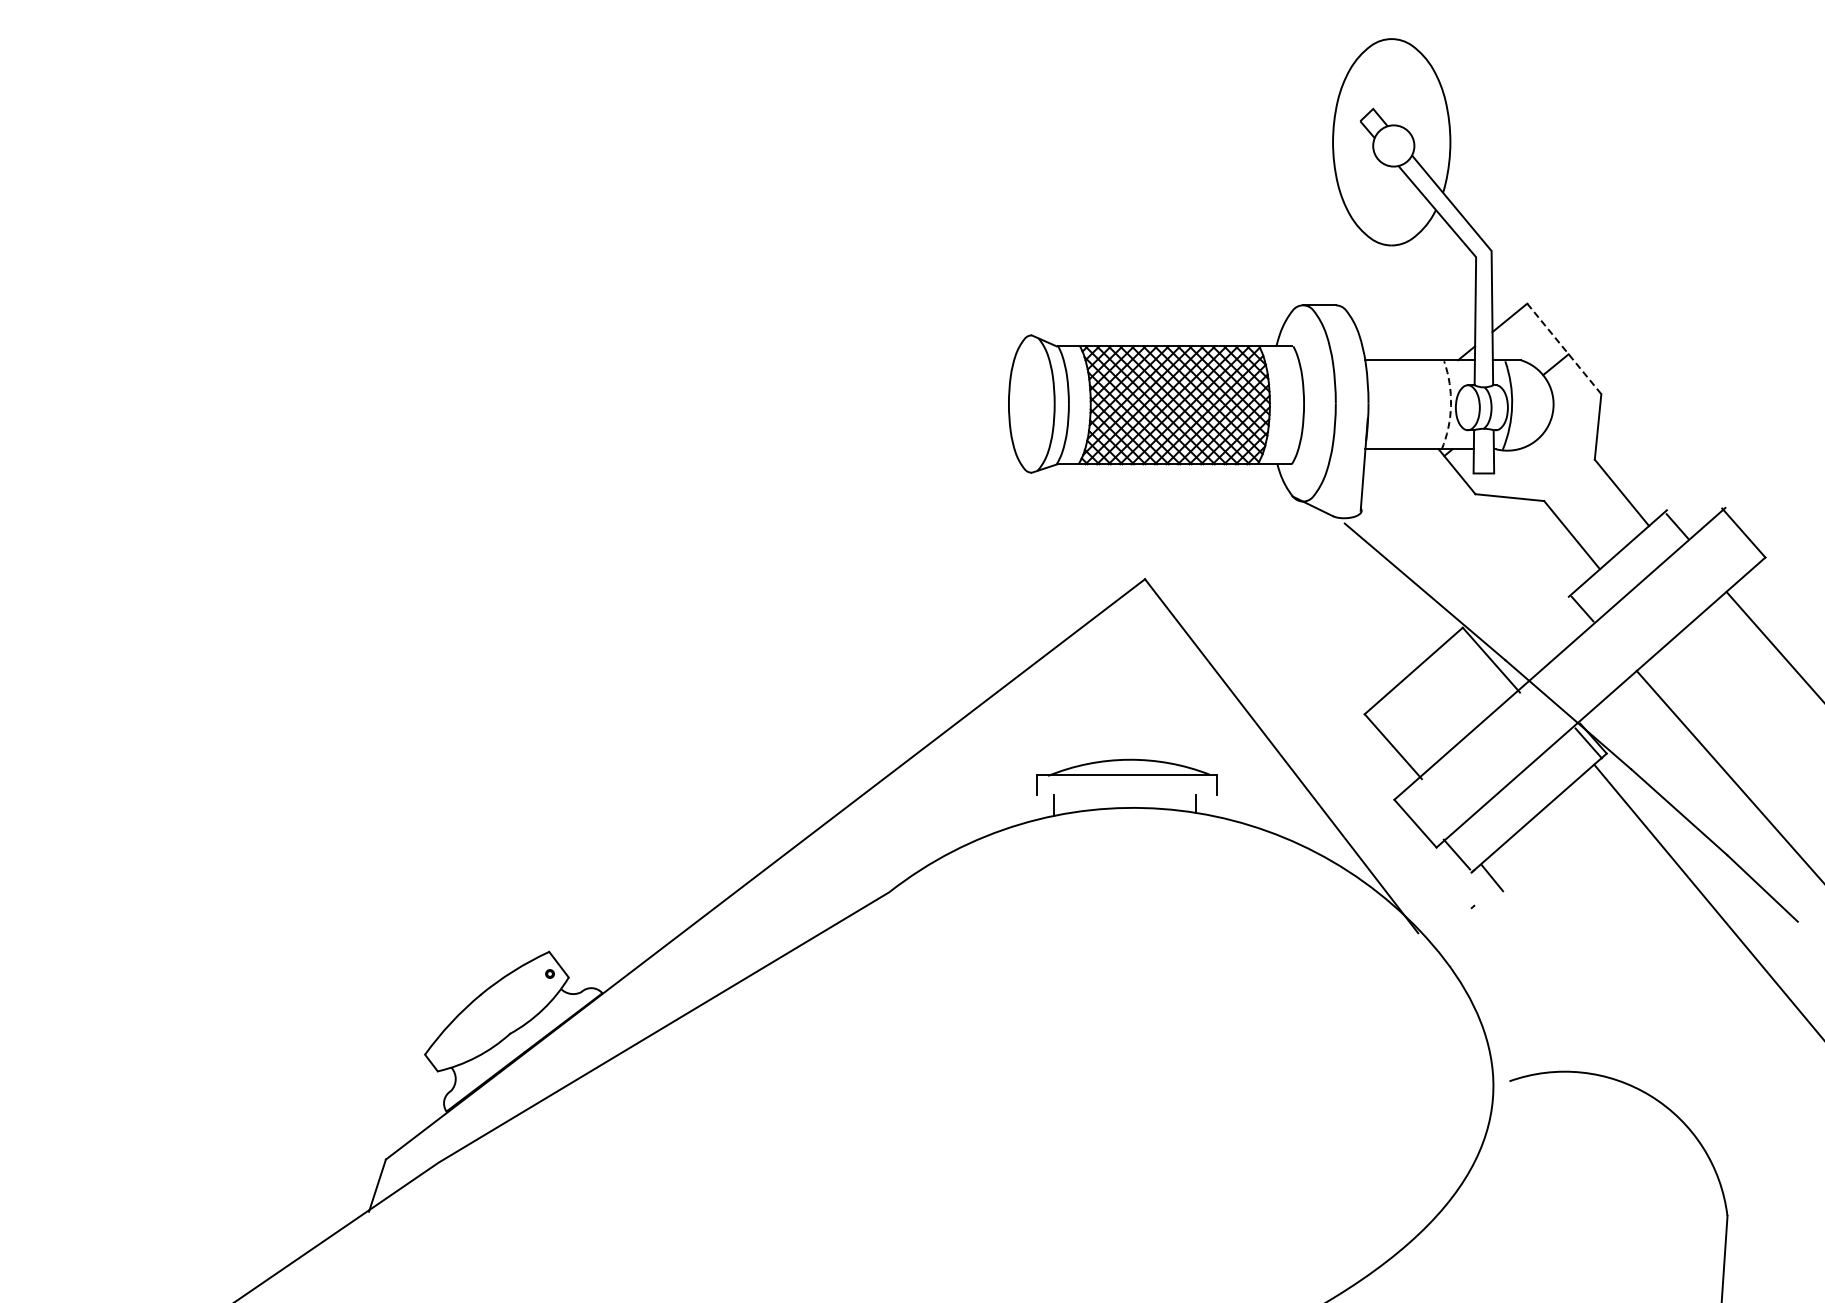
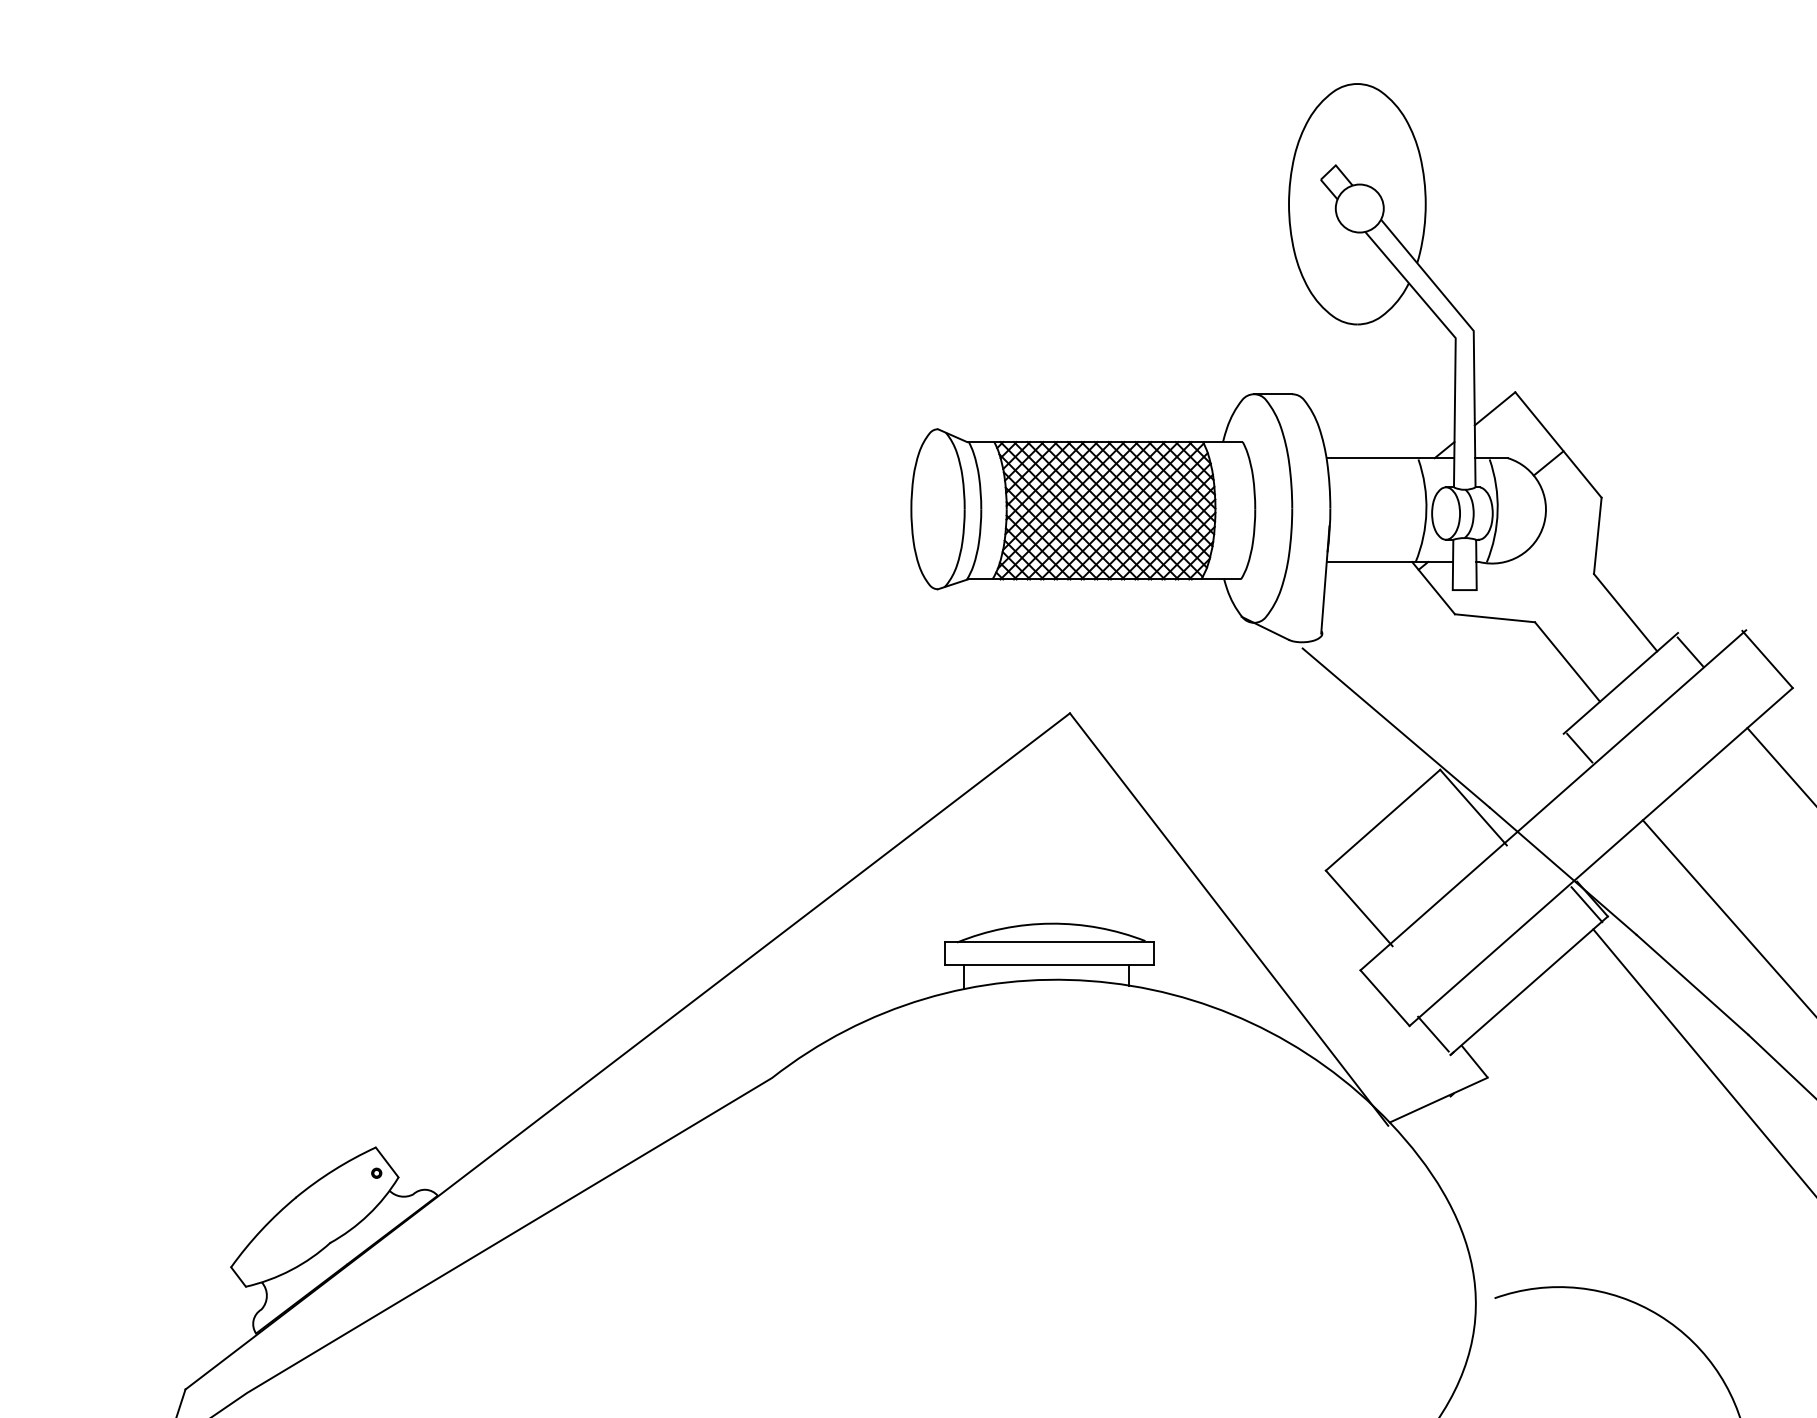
line: (1564, 348) -> (1558, 444), dashed -> solid
arc: (1450, 405) -> (1425, 510), dashed -> solid
line: (1126, 795) -> (1048, 965), added
line: (1461, 910) -> (1438, 1099), added

